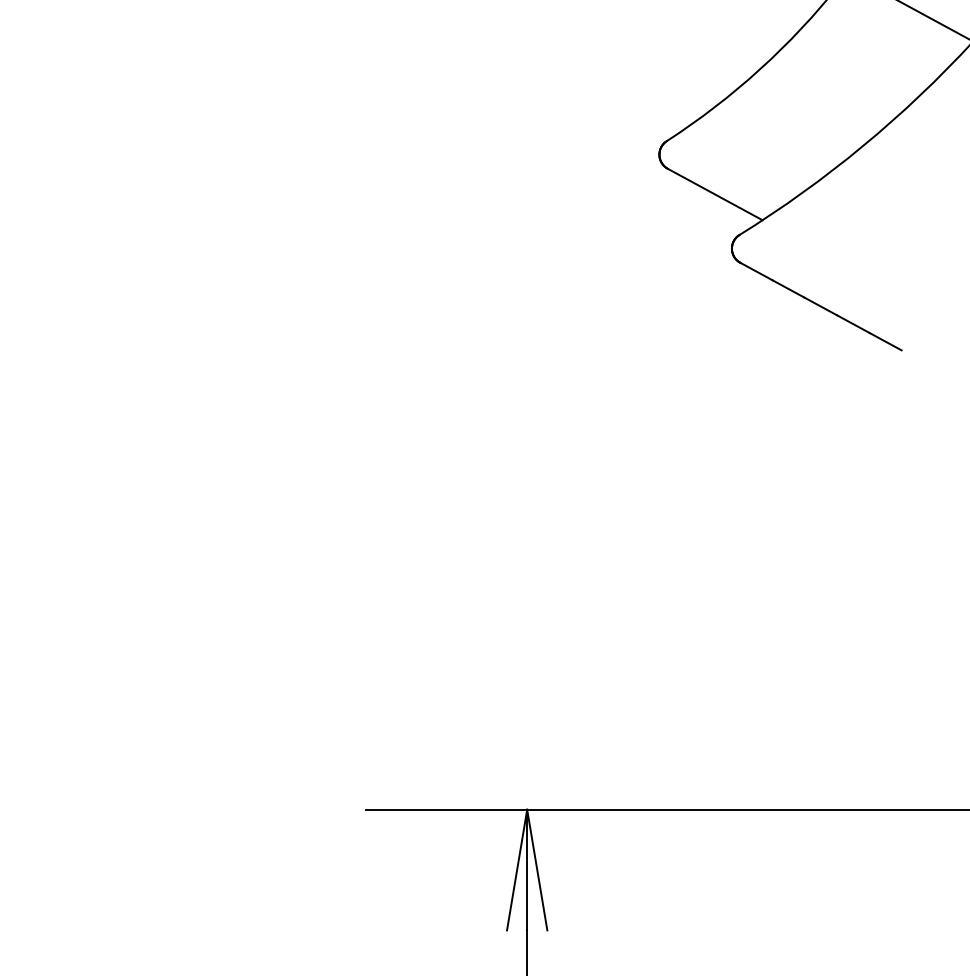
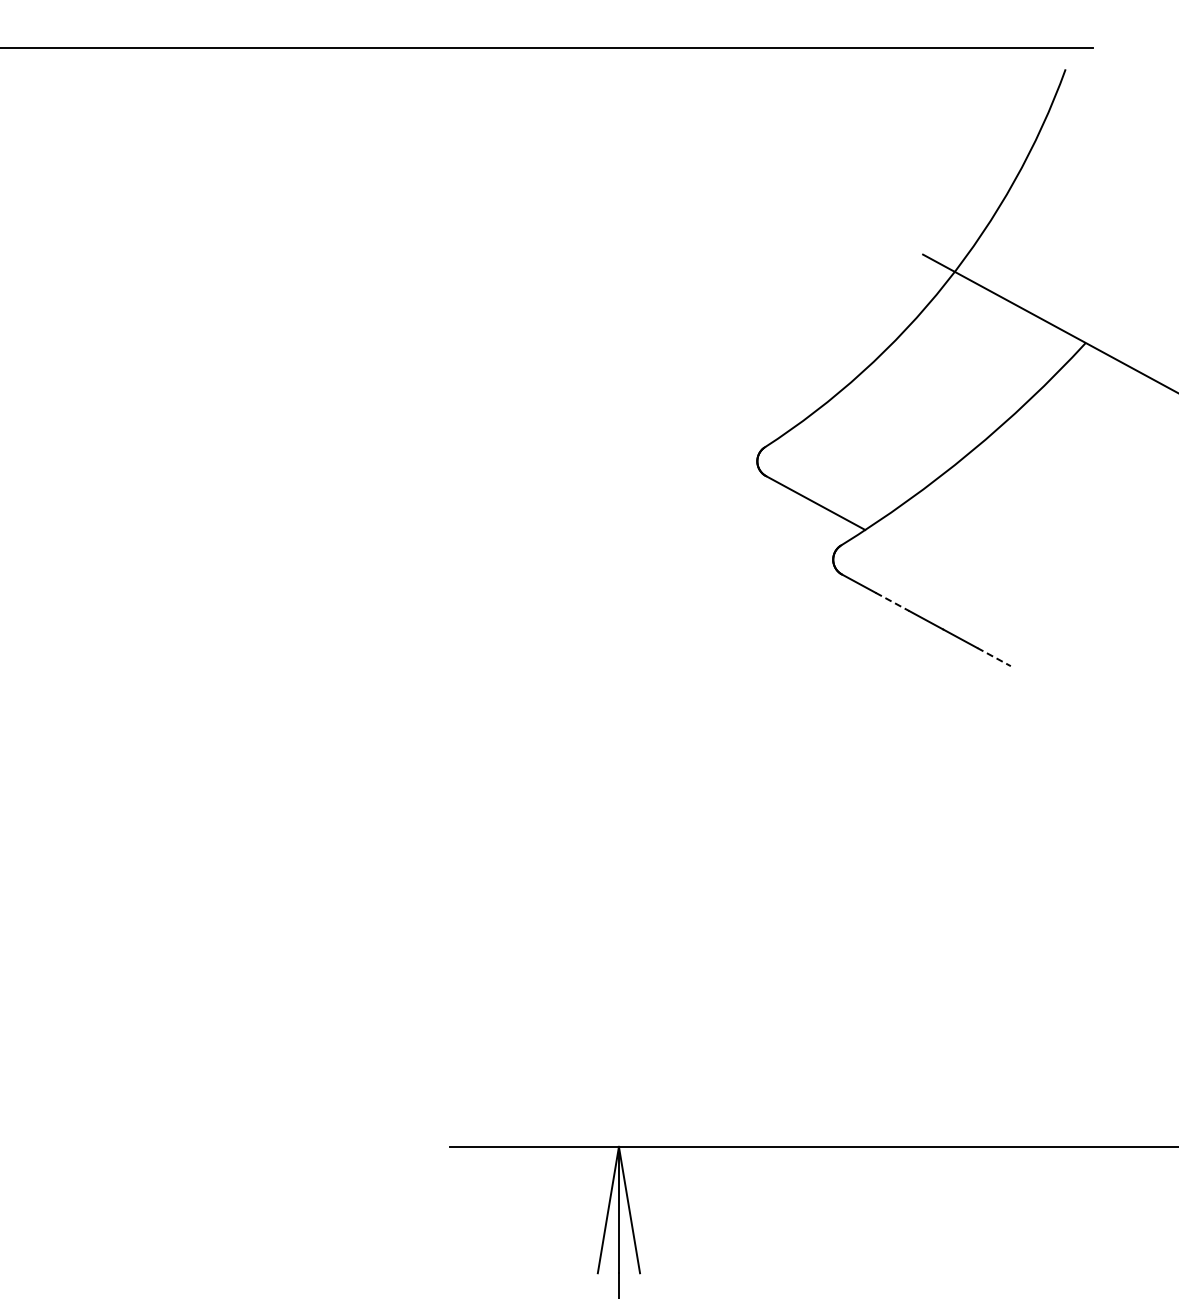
line: (788, 289) -> (892, 602), solid -> dashed
line: (886, 342) -> (994, 657), solid -> dashed

